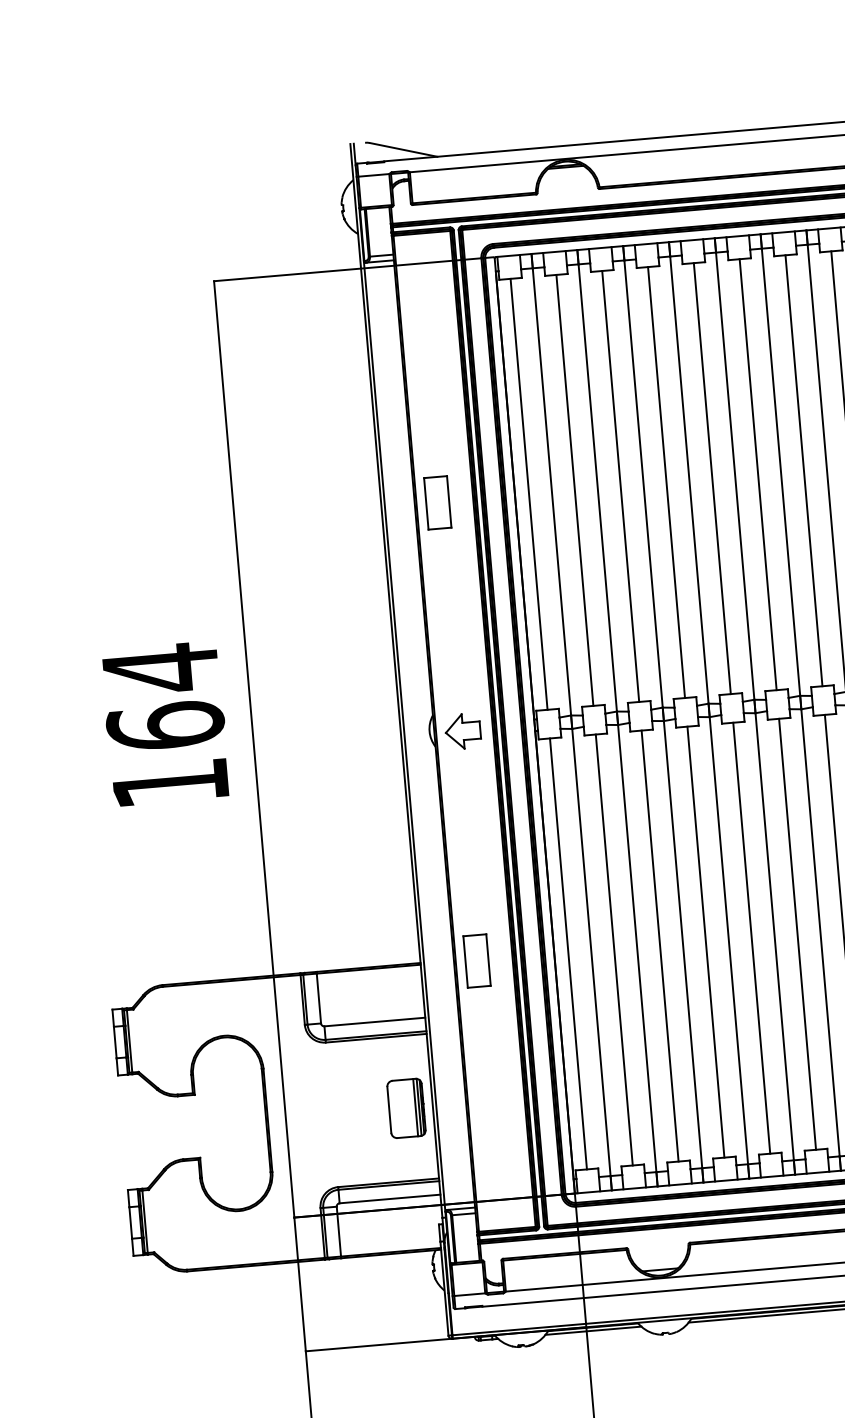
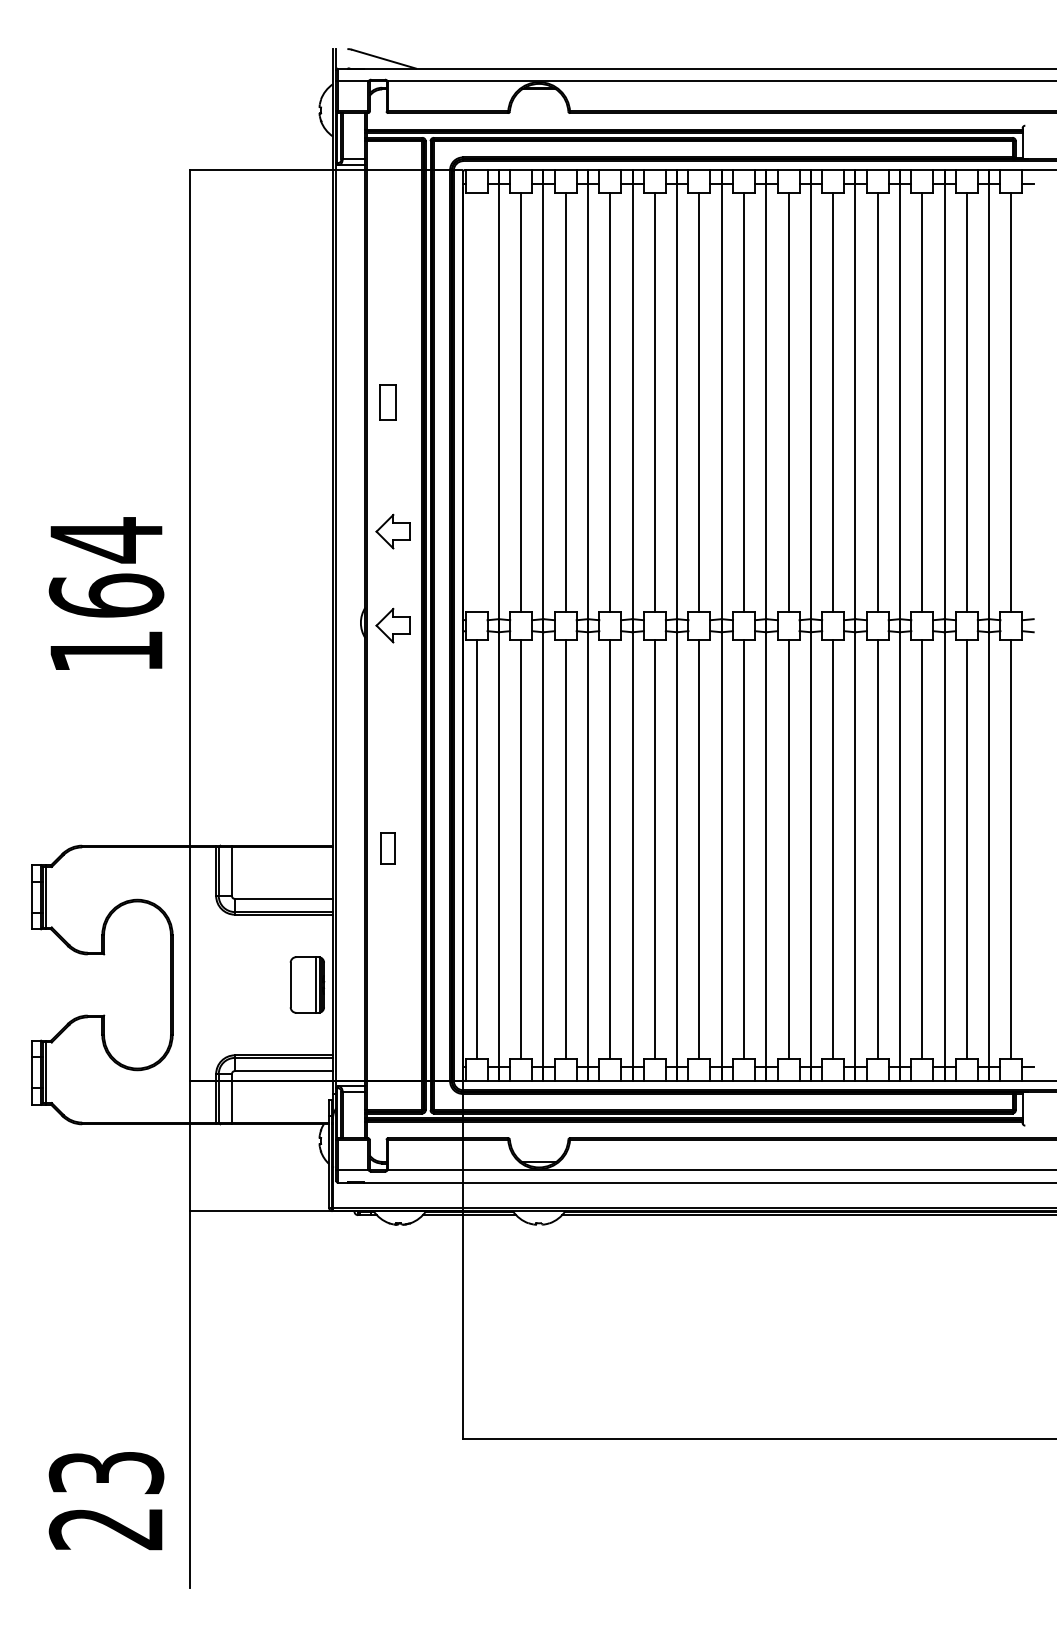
line: (528, 493) -> (476, 401), removed
part: (437, 502) -> (387, 402), size x0.7
part: (454, 634) -> (392, 531), added
part: (476, 961) -> (387, 848), size x0.6

